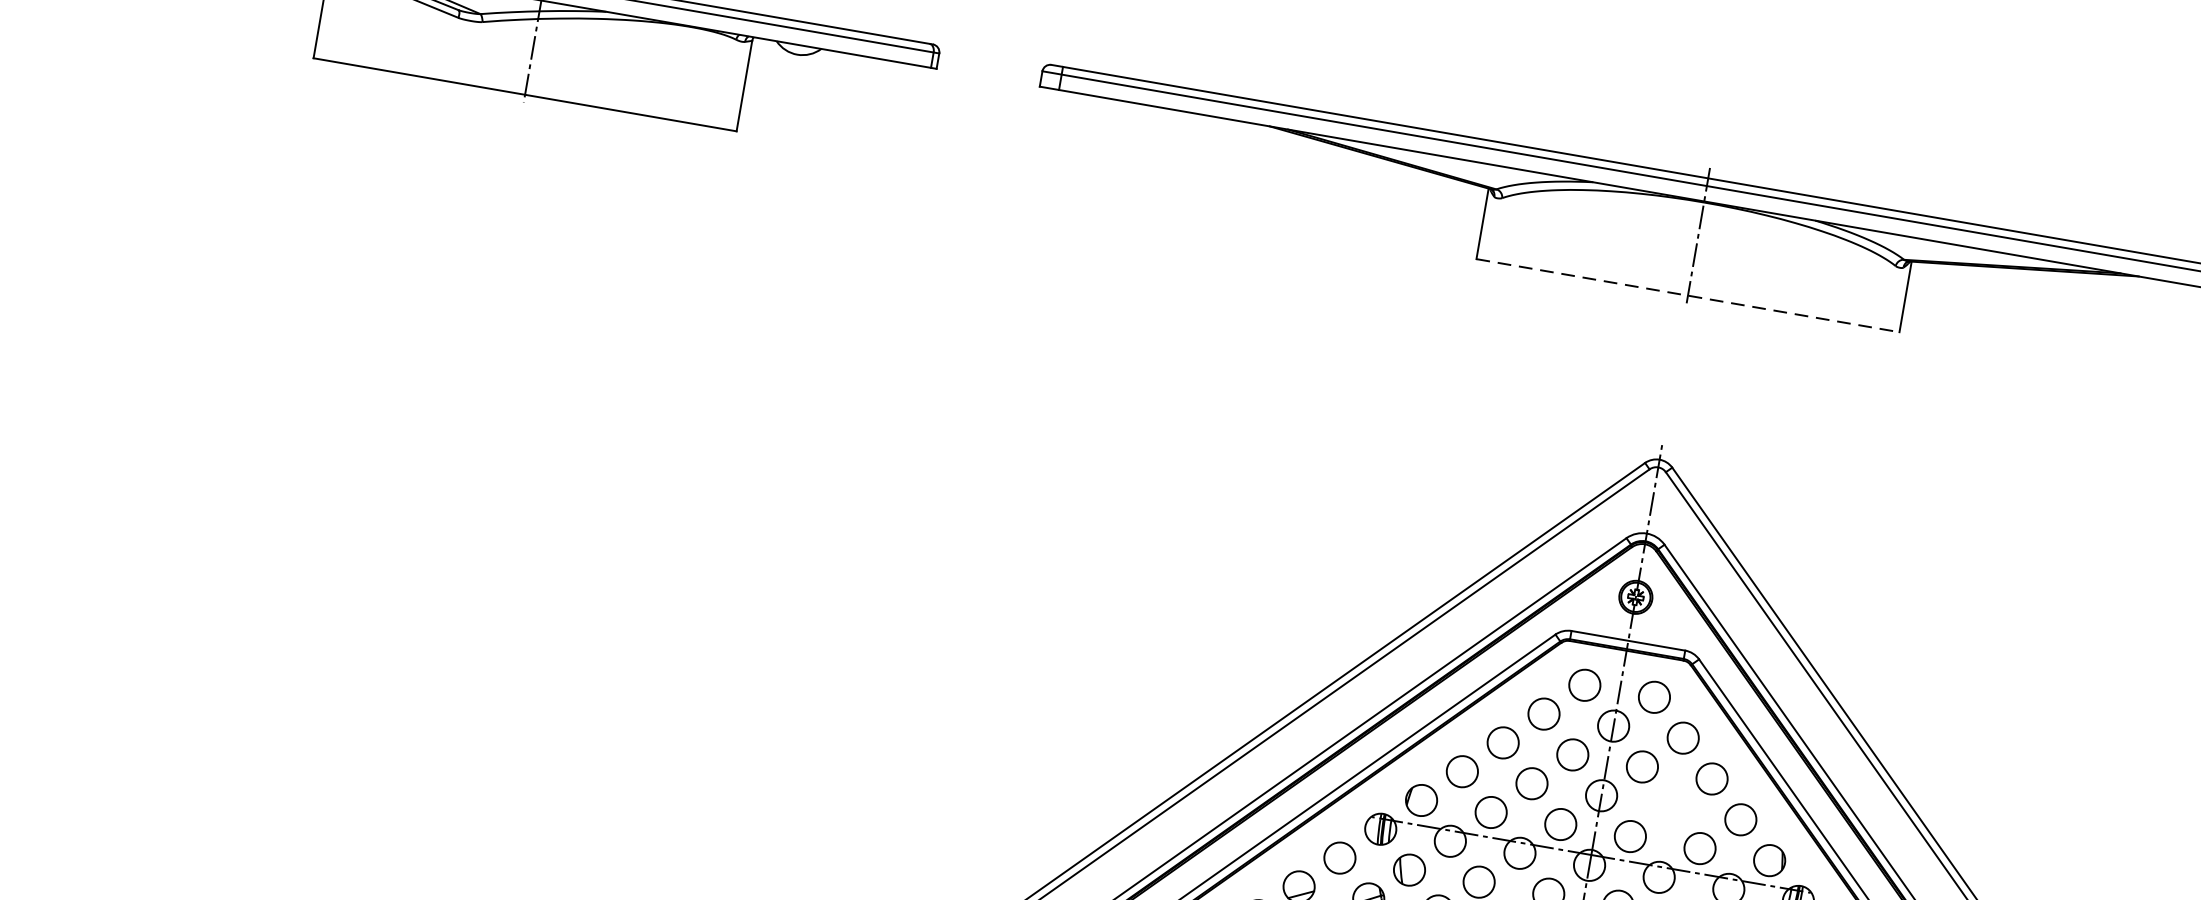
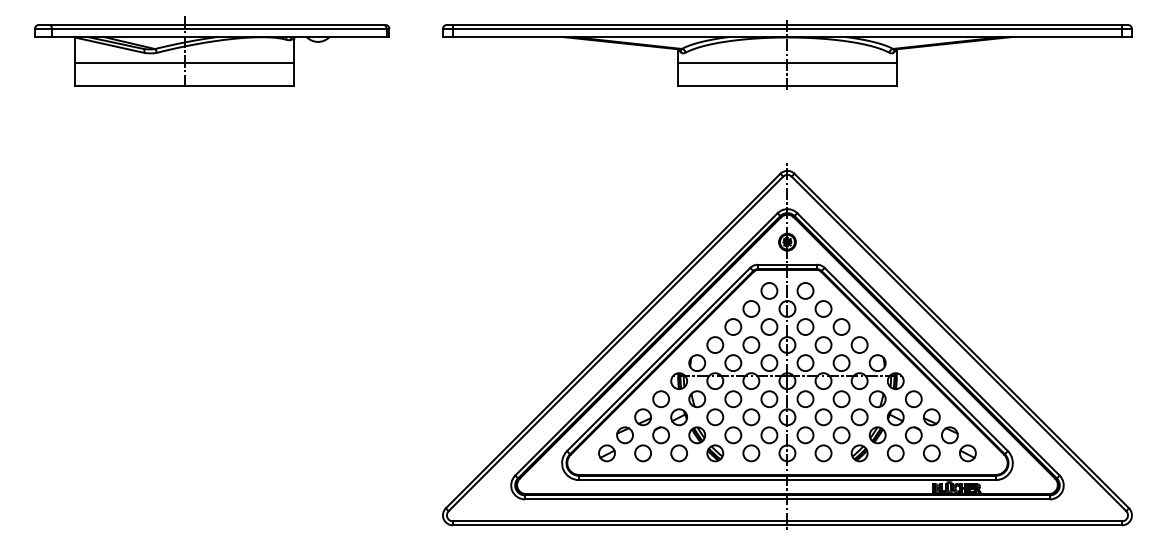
line: (532, 49) -> (184, 62), added
line: (1695, 250) -> (787, 62), added
line: (1688, 295) -> (787, 85), dashed -> solid
circle: (1671, 806) -> (823, 344), added

